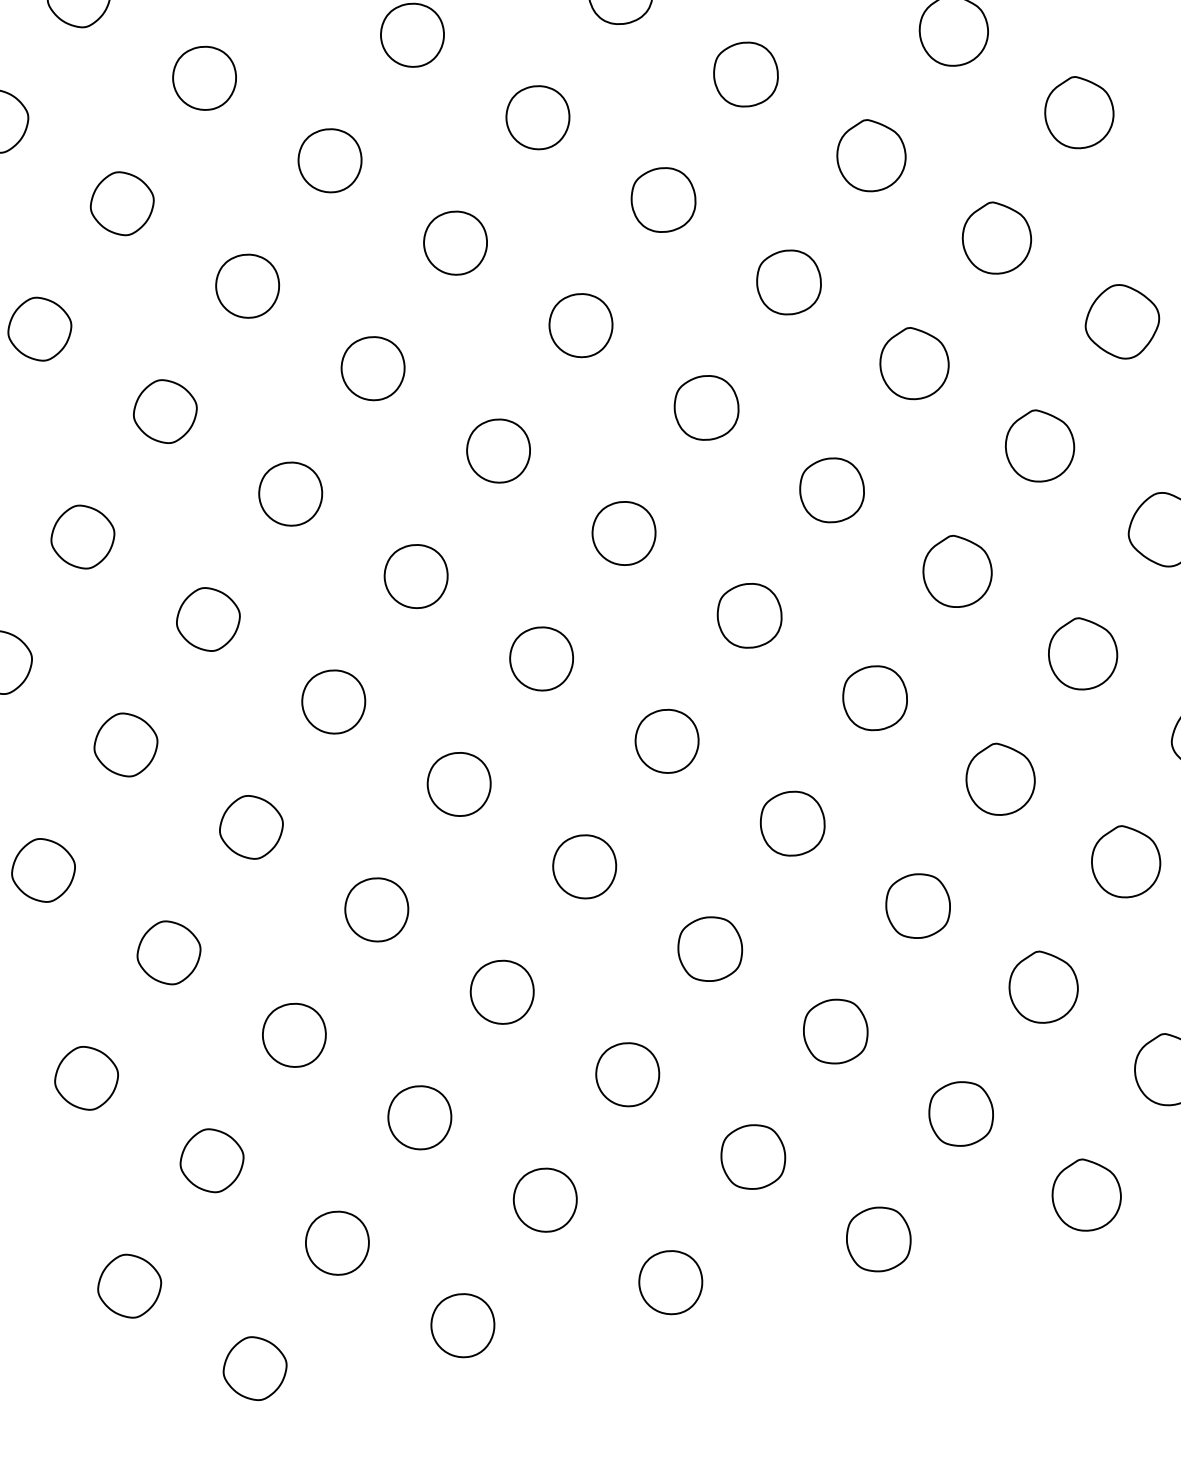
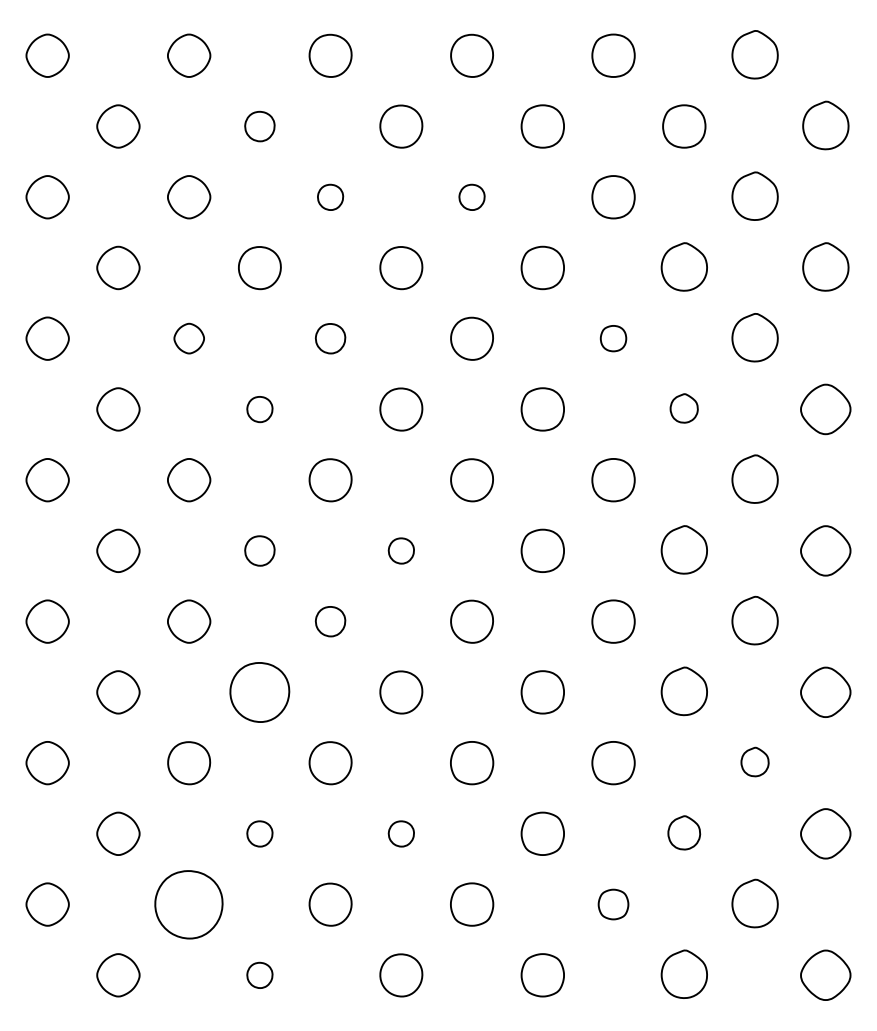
part: (204, 78) -> (259, 126), size x0.7
part: (537, 118) -> (471, 197), size x0.6
part: (330, 161) -> (330, 197), size x0.6
part: (788, 282) -> (613, 338), size x0.6
part: (913, 363) -> (683, 408), size x0.6
part: (372, 368) -> (330, 338), size x0.7
part: (165, 411) -> (189, 338), size x0.7
part: (290, 494) -> (259, 409), size x0.6
part: (541, 658) -> (401, 550), size x0.6
part: (333, 701) -> (259, 550), size x0.7
part: (459, 784) -> (330, 621), size x0.7
part: (1124, 860) -> (754, 761), size x0.6
part: (376, 910) -> (259, 692), size x1.4
part: (1042, 986) -> (683, 832), size x0.7
part: (627, 1074) -> (401, 833), size x0.6
part: (961, 1113) -> (613, 904), size x0.7
part: (419, 1117) -> (259, 833), size x0.6
part: (338, 1242) -> (189, 904), size x1.6
part: (462, 1325) -> (259, 975), size x0.6

